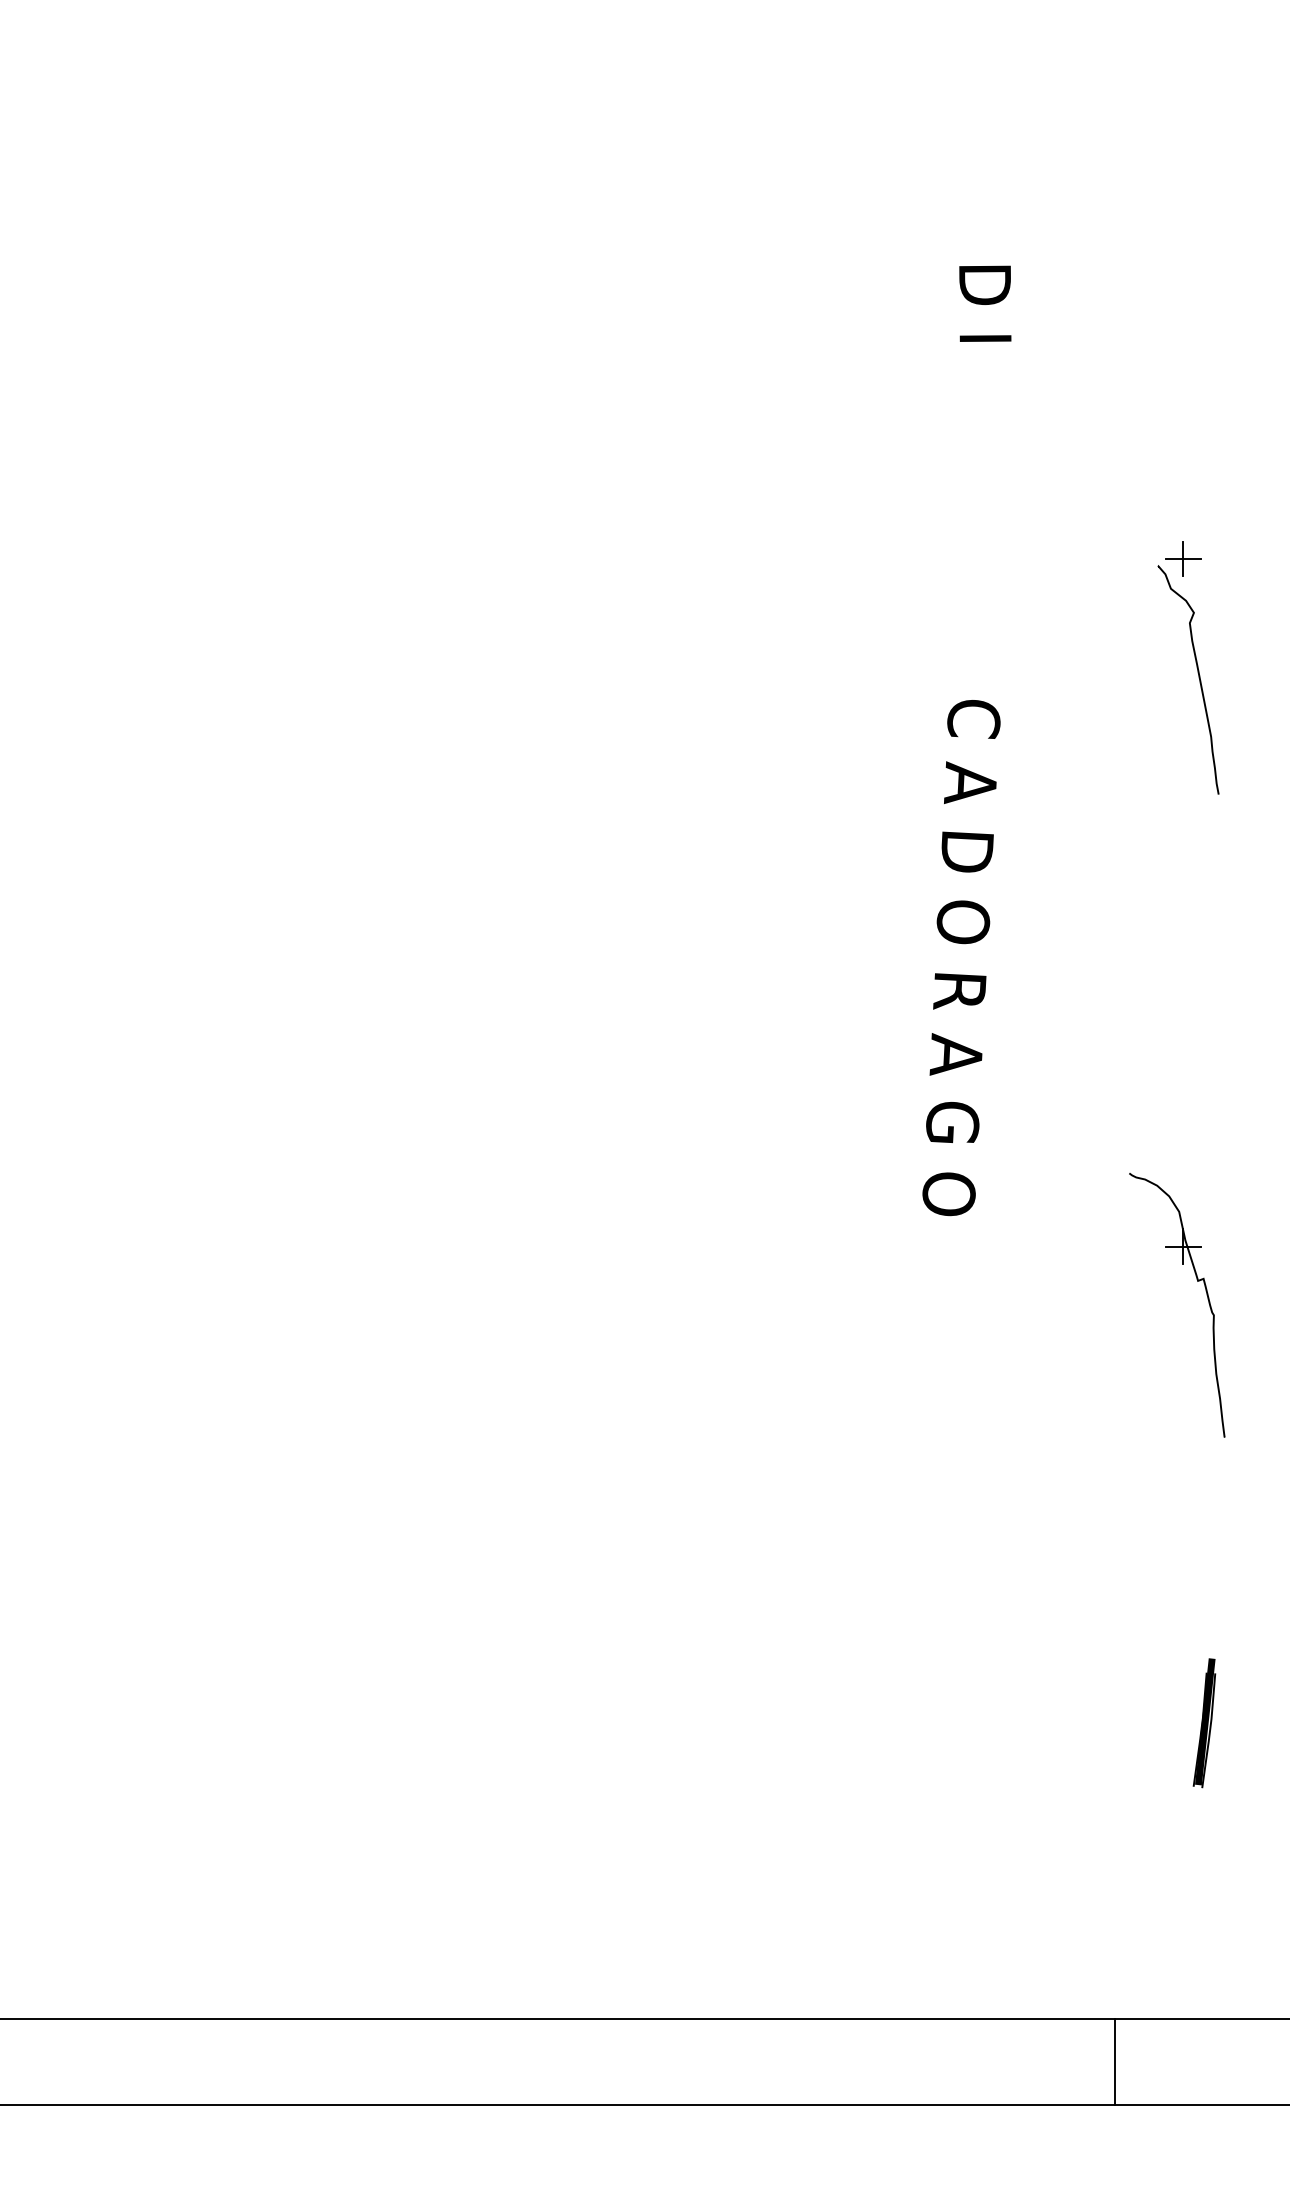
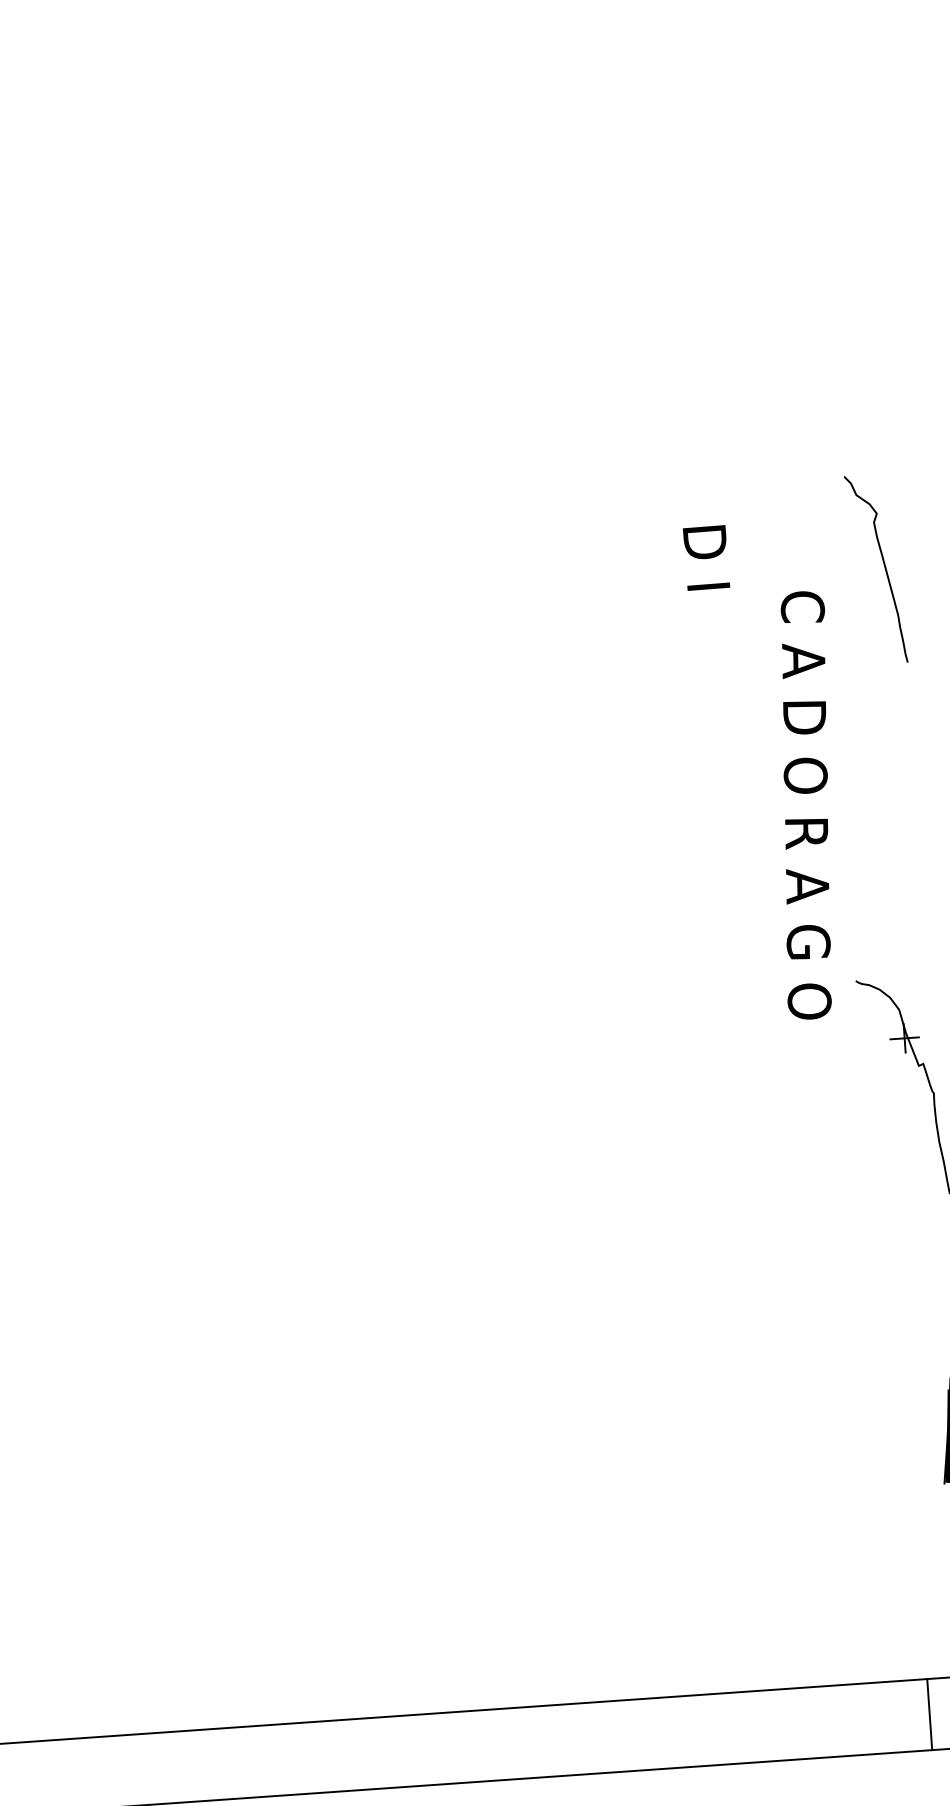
text: (985, 303) -> (706, 557), moved
part: (1183, 558) -> (865, 469), removed
text: (961, 958) -> (806, 805), moved
line: (1114, 2062) -> (929, 1714), moved

